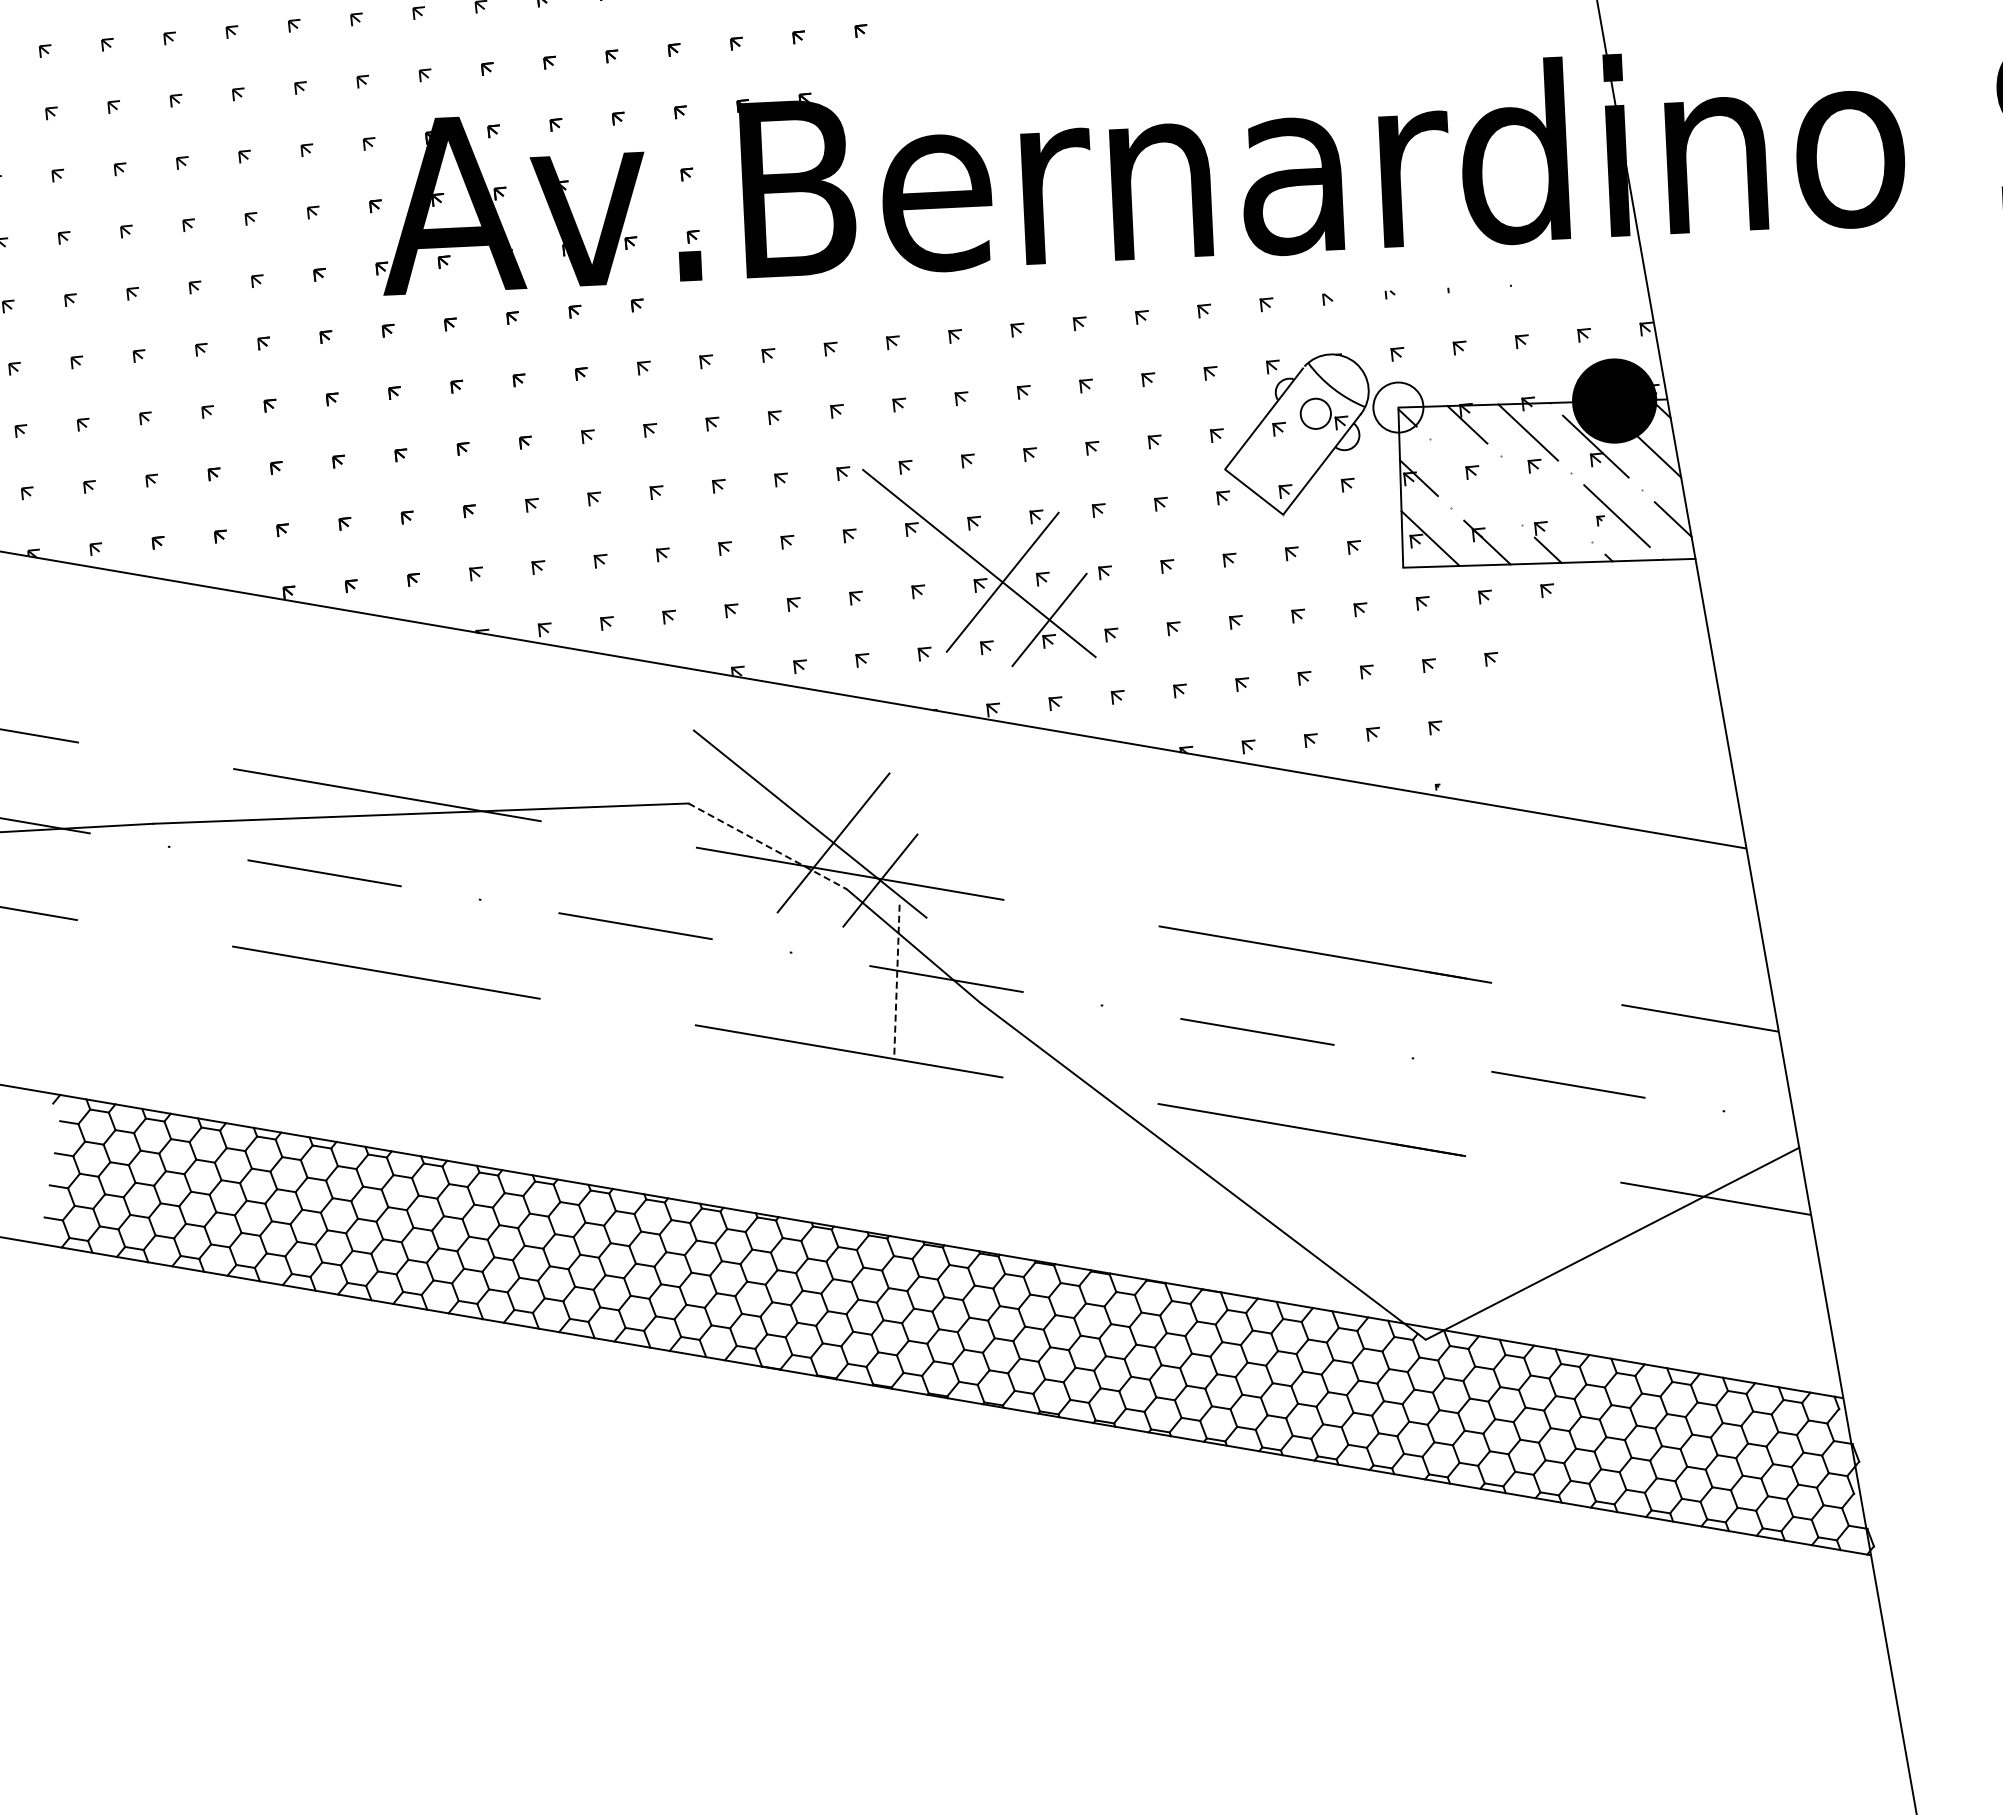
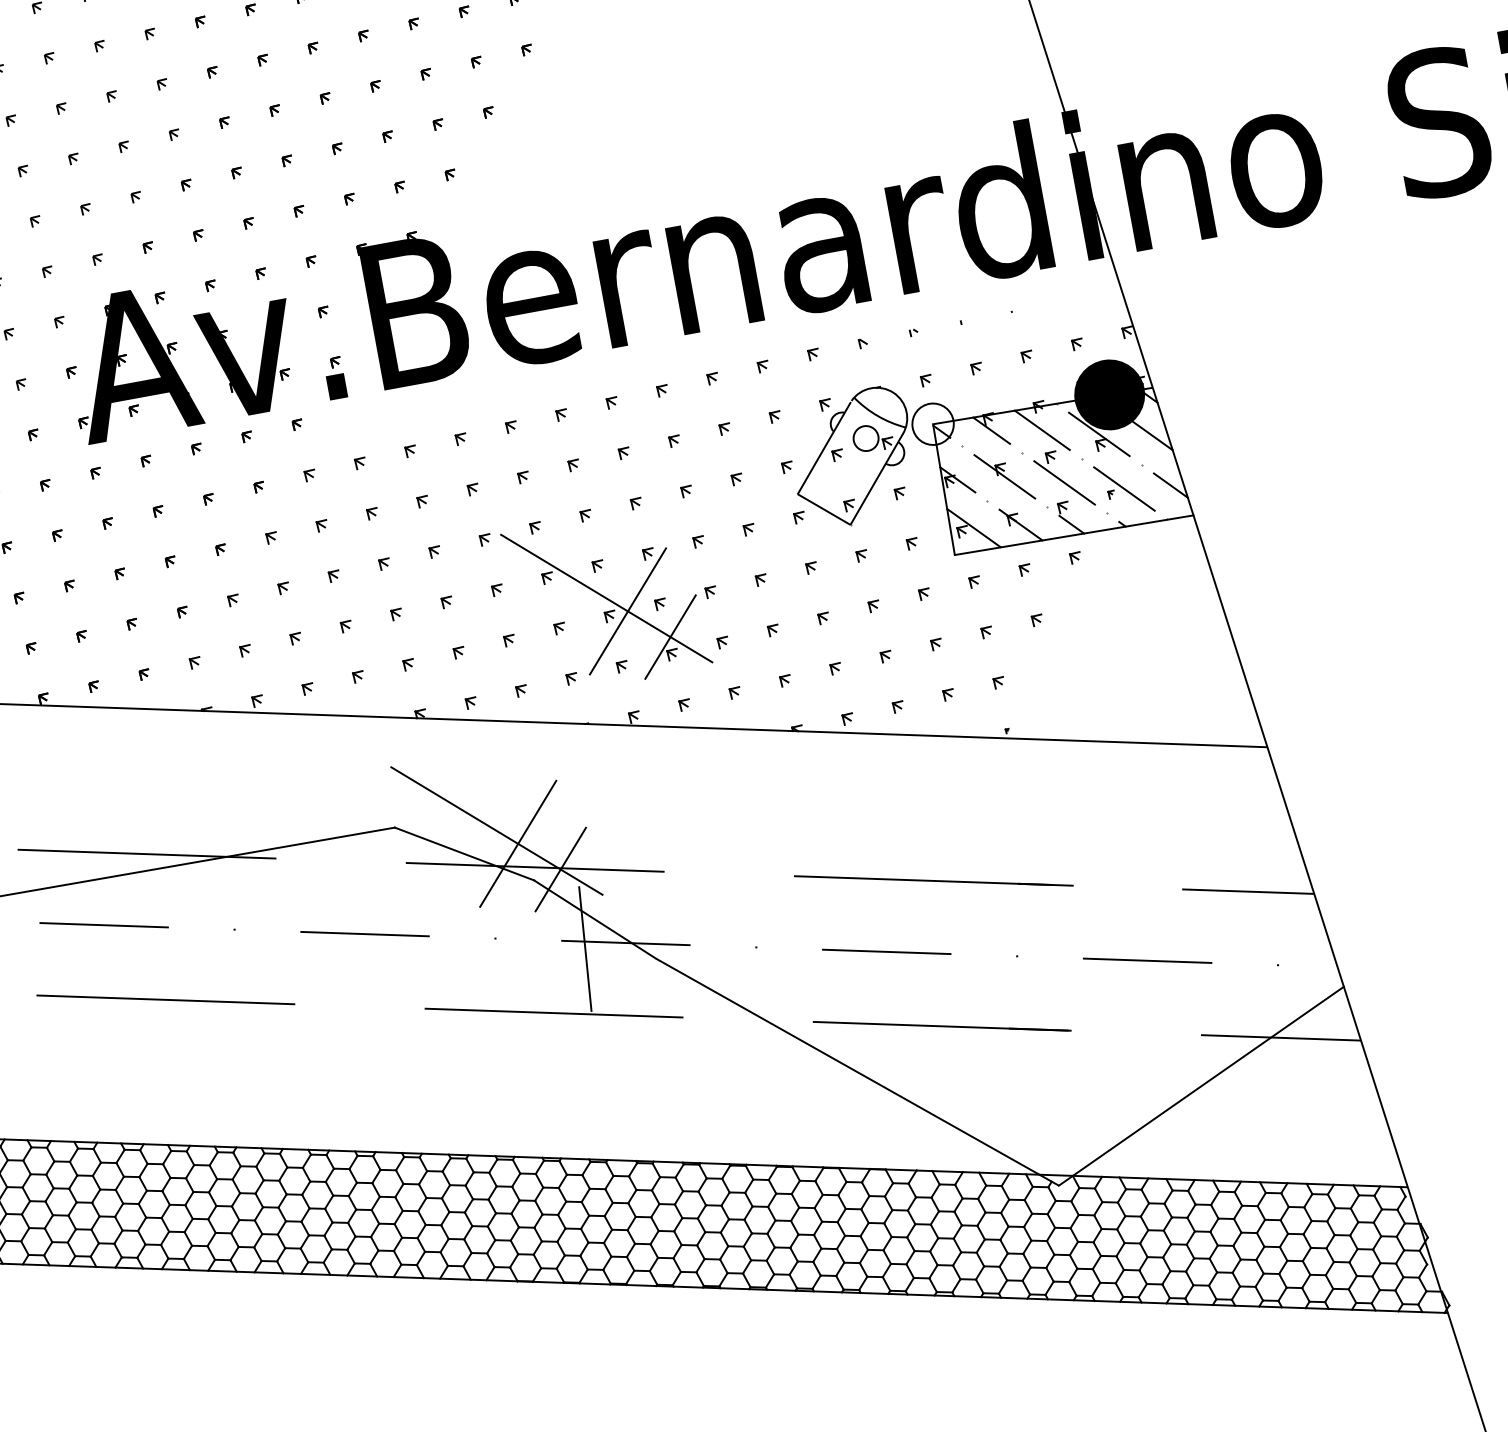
line: (1475, 482) -> (1004, 477), added
line: (1546, 499) -> (1064, 483), added
line: (767, 846) -> (464, 854), dashed -> solid
line: (896, 980) -> (585, 949), dashed -> solid

